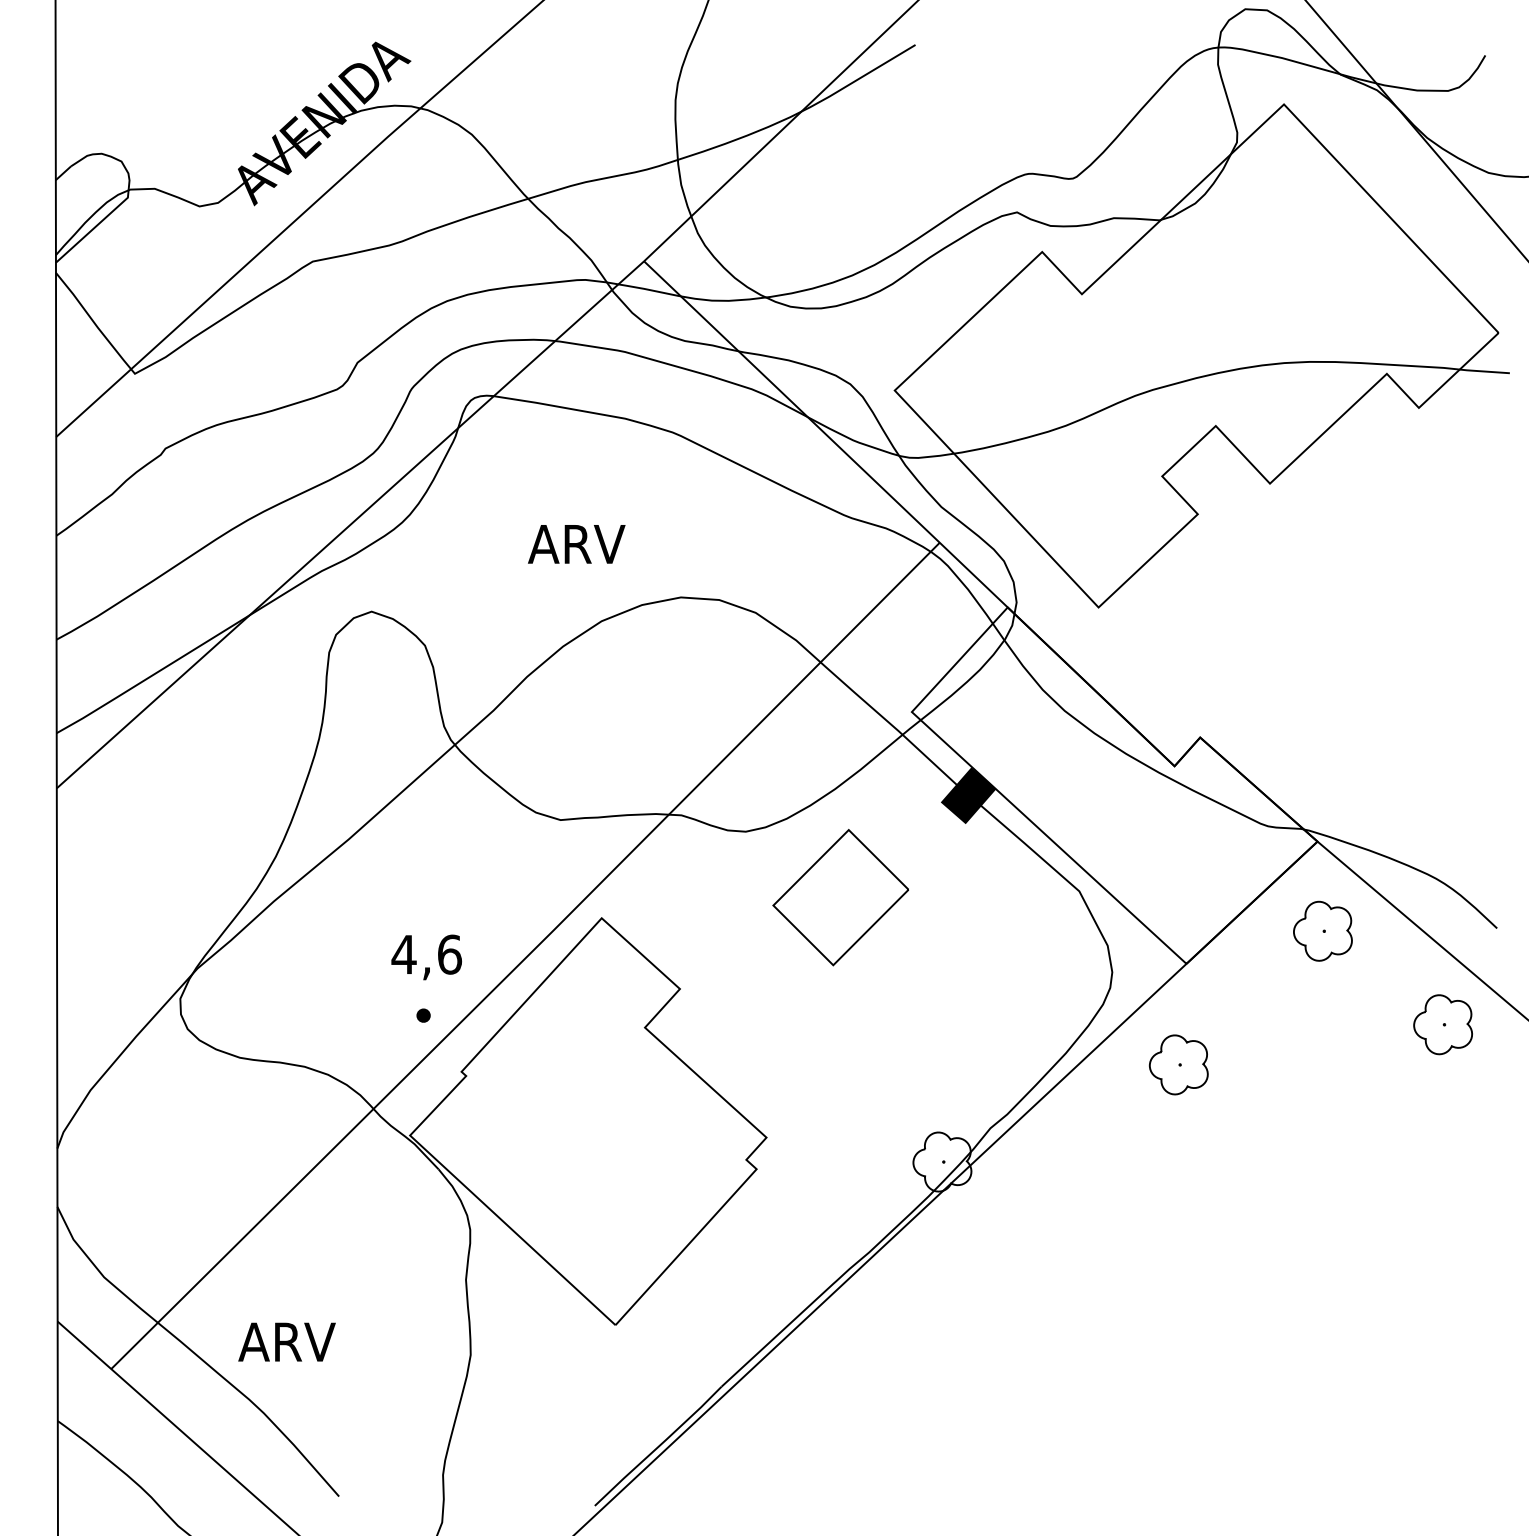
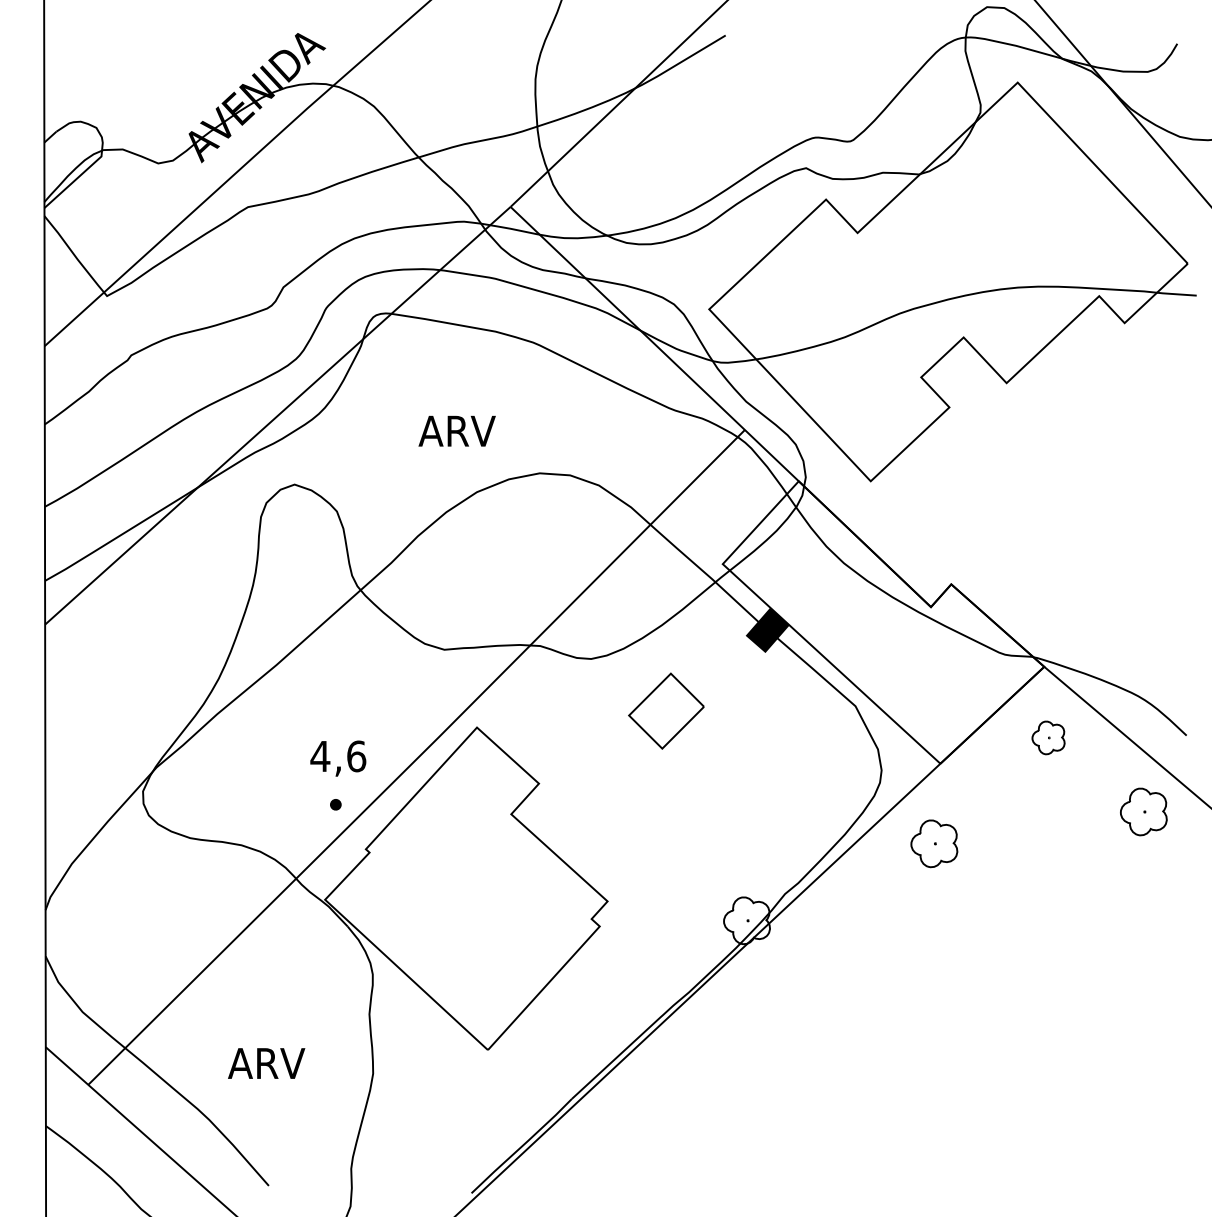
part: (840, 896) -> (666, 710), size x0.7
part: (1322, 930) -> (1048, 737), size x0.7
text: (286, 1342) -> (266, 1063), moved

